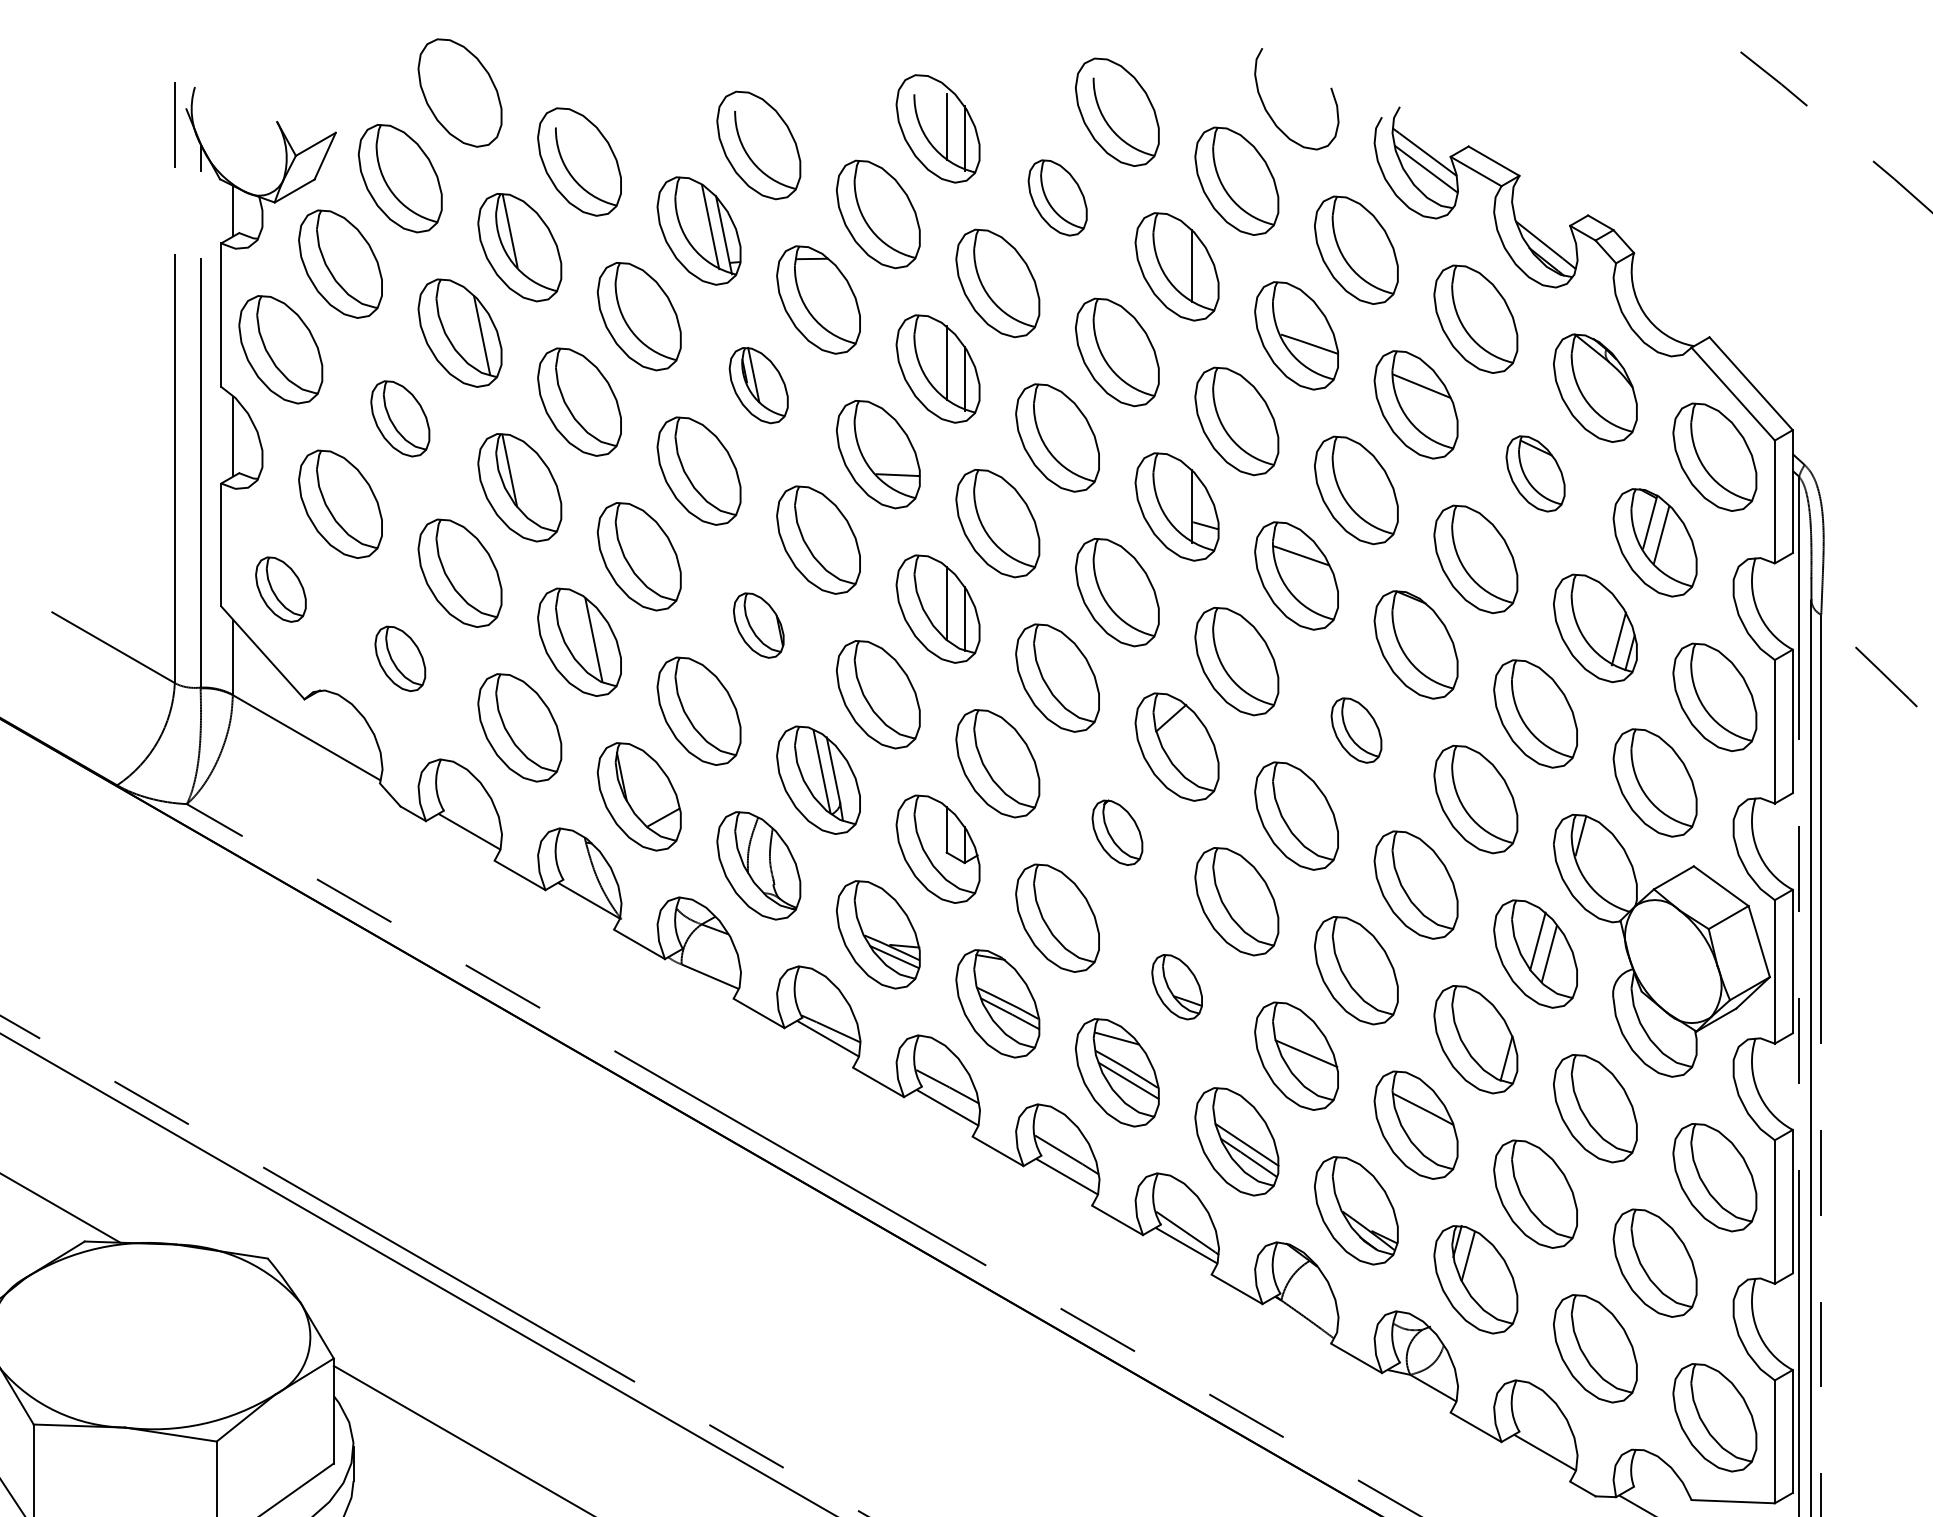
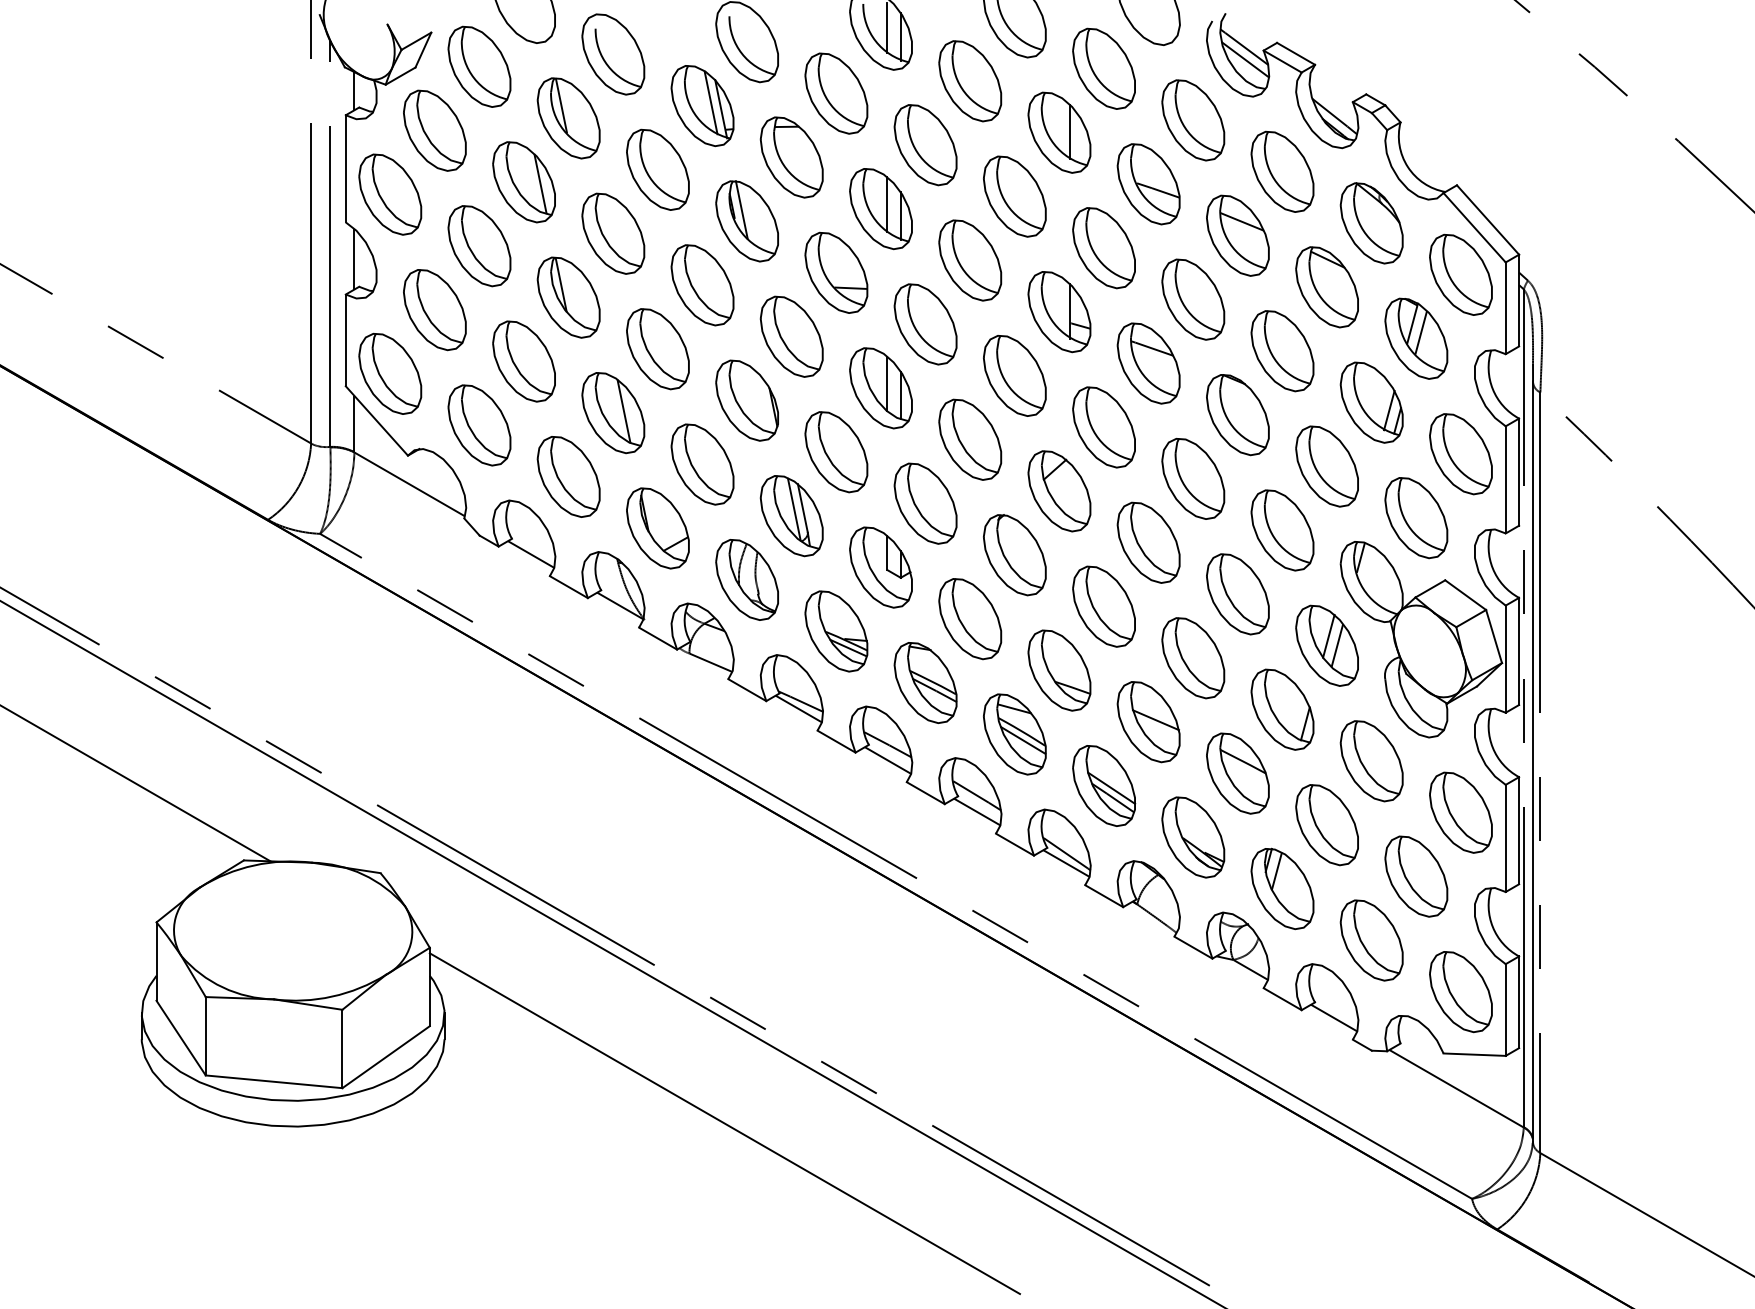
part: (1057, 198) -> (970, 81), size x1.43
part: (757, 385) -> (746, 221), size x1.43
part: (400, 419) -> (479, 246), size x1.43
part: (1534, 474) -> (1326, 287), size x1.43
part: (281, 589) -> (390, 373), size x1.67
part: (757, 625) -> (746, 400), size x1.67
part: (400, 658) -> (479, 425), size x1.67
part: (1356, 729) -> (1193, 478), size x1.67
part: (1116, 833) -> (1014, 555), size x1.67
part: (1177, 987) -> (1059, 670), size x1.67

